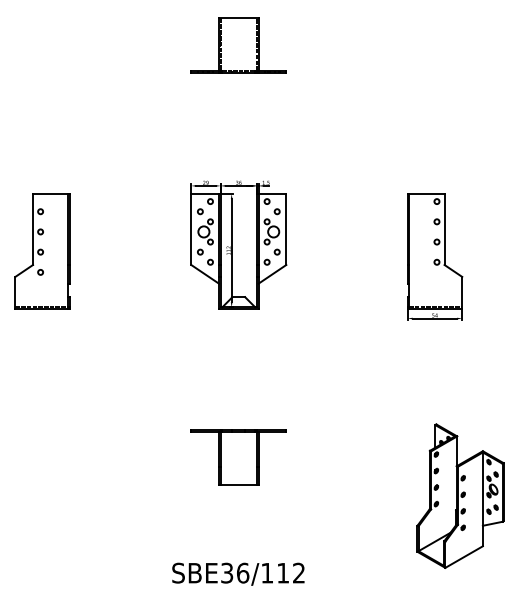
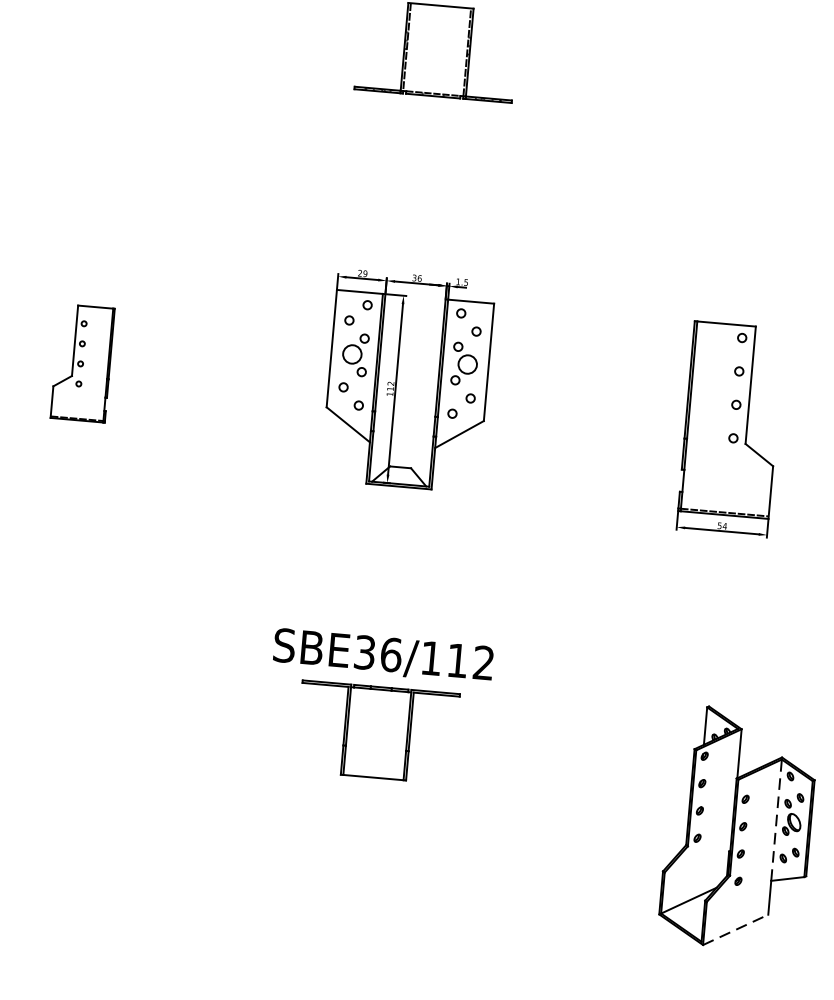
part: (42, 251) -> (82, 363), size x0.6
line: (482, 489) -> (775, 820), solid -> dashed
line: (464, 557) -> (736, 930), solid -> dashed
text: (238, 573) -> (383, 654), moved

